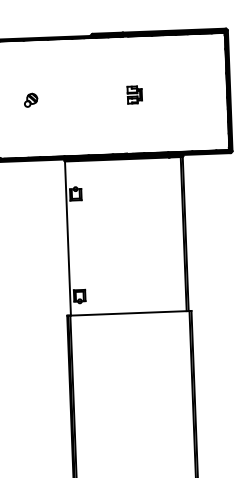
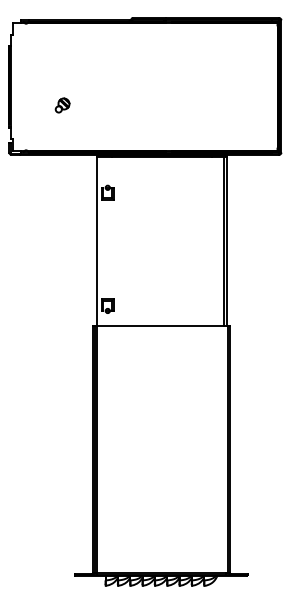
part: (134, 94) -> (176, 86), removed
part: (30, 100) -> (62, 105), moved

